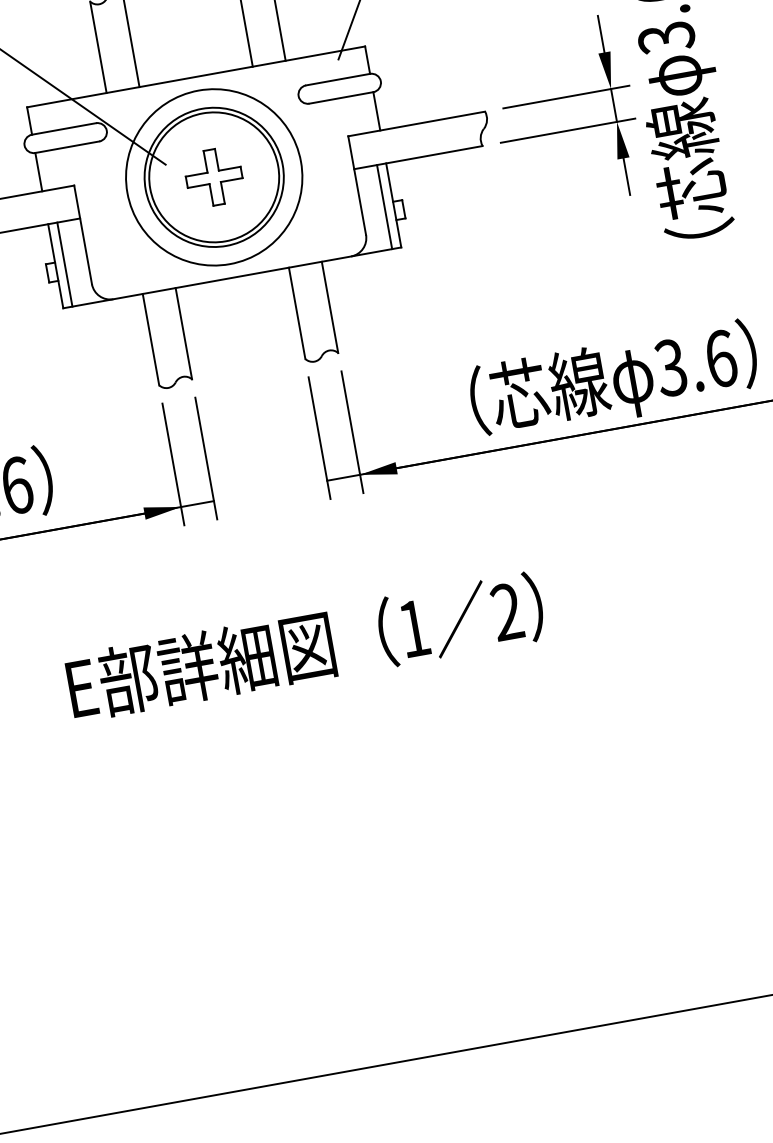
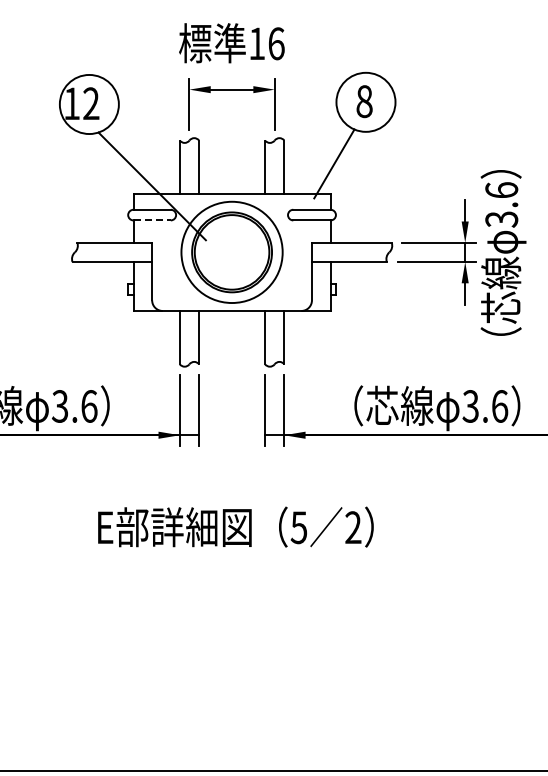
line: (67, 147) -> (152, 220), solid -> dashed
part: (212, 176) -> (231, 251), removed
line: (384, 207) -> (325, 286), removed
line: (64, 264) -> (138, 286), removed
text: (413, 628) -> (298, 527), 1 -> 5

